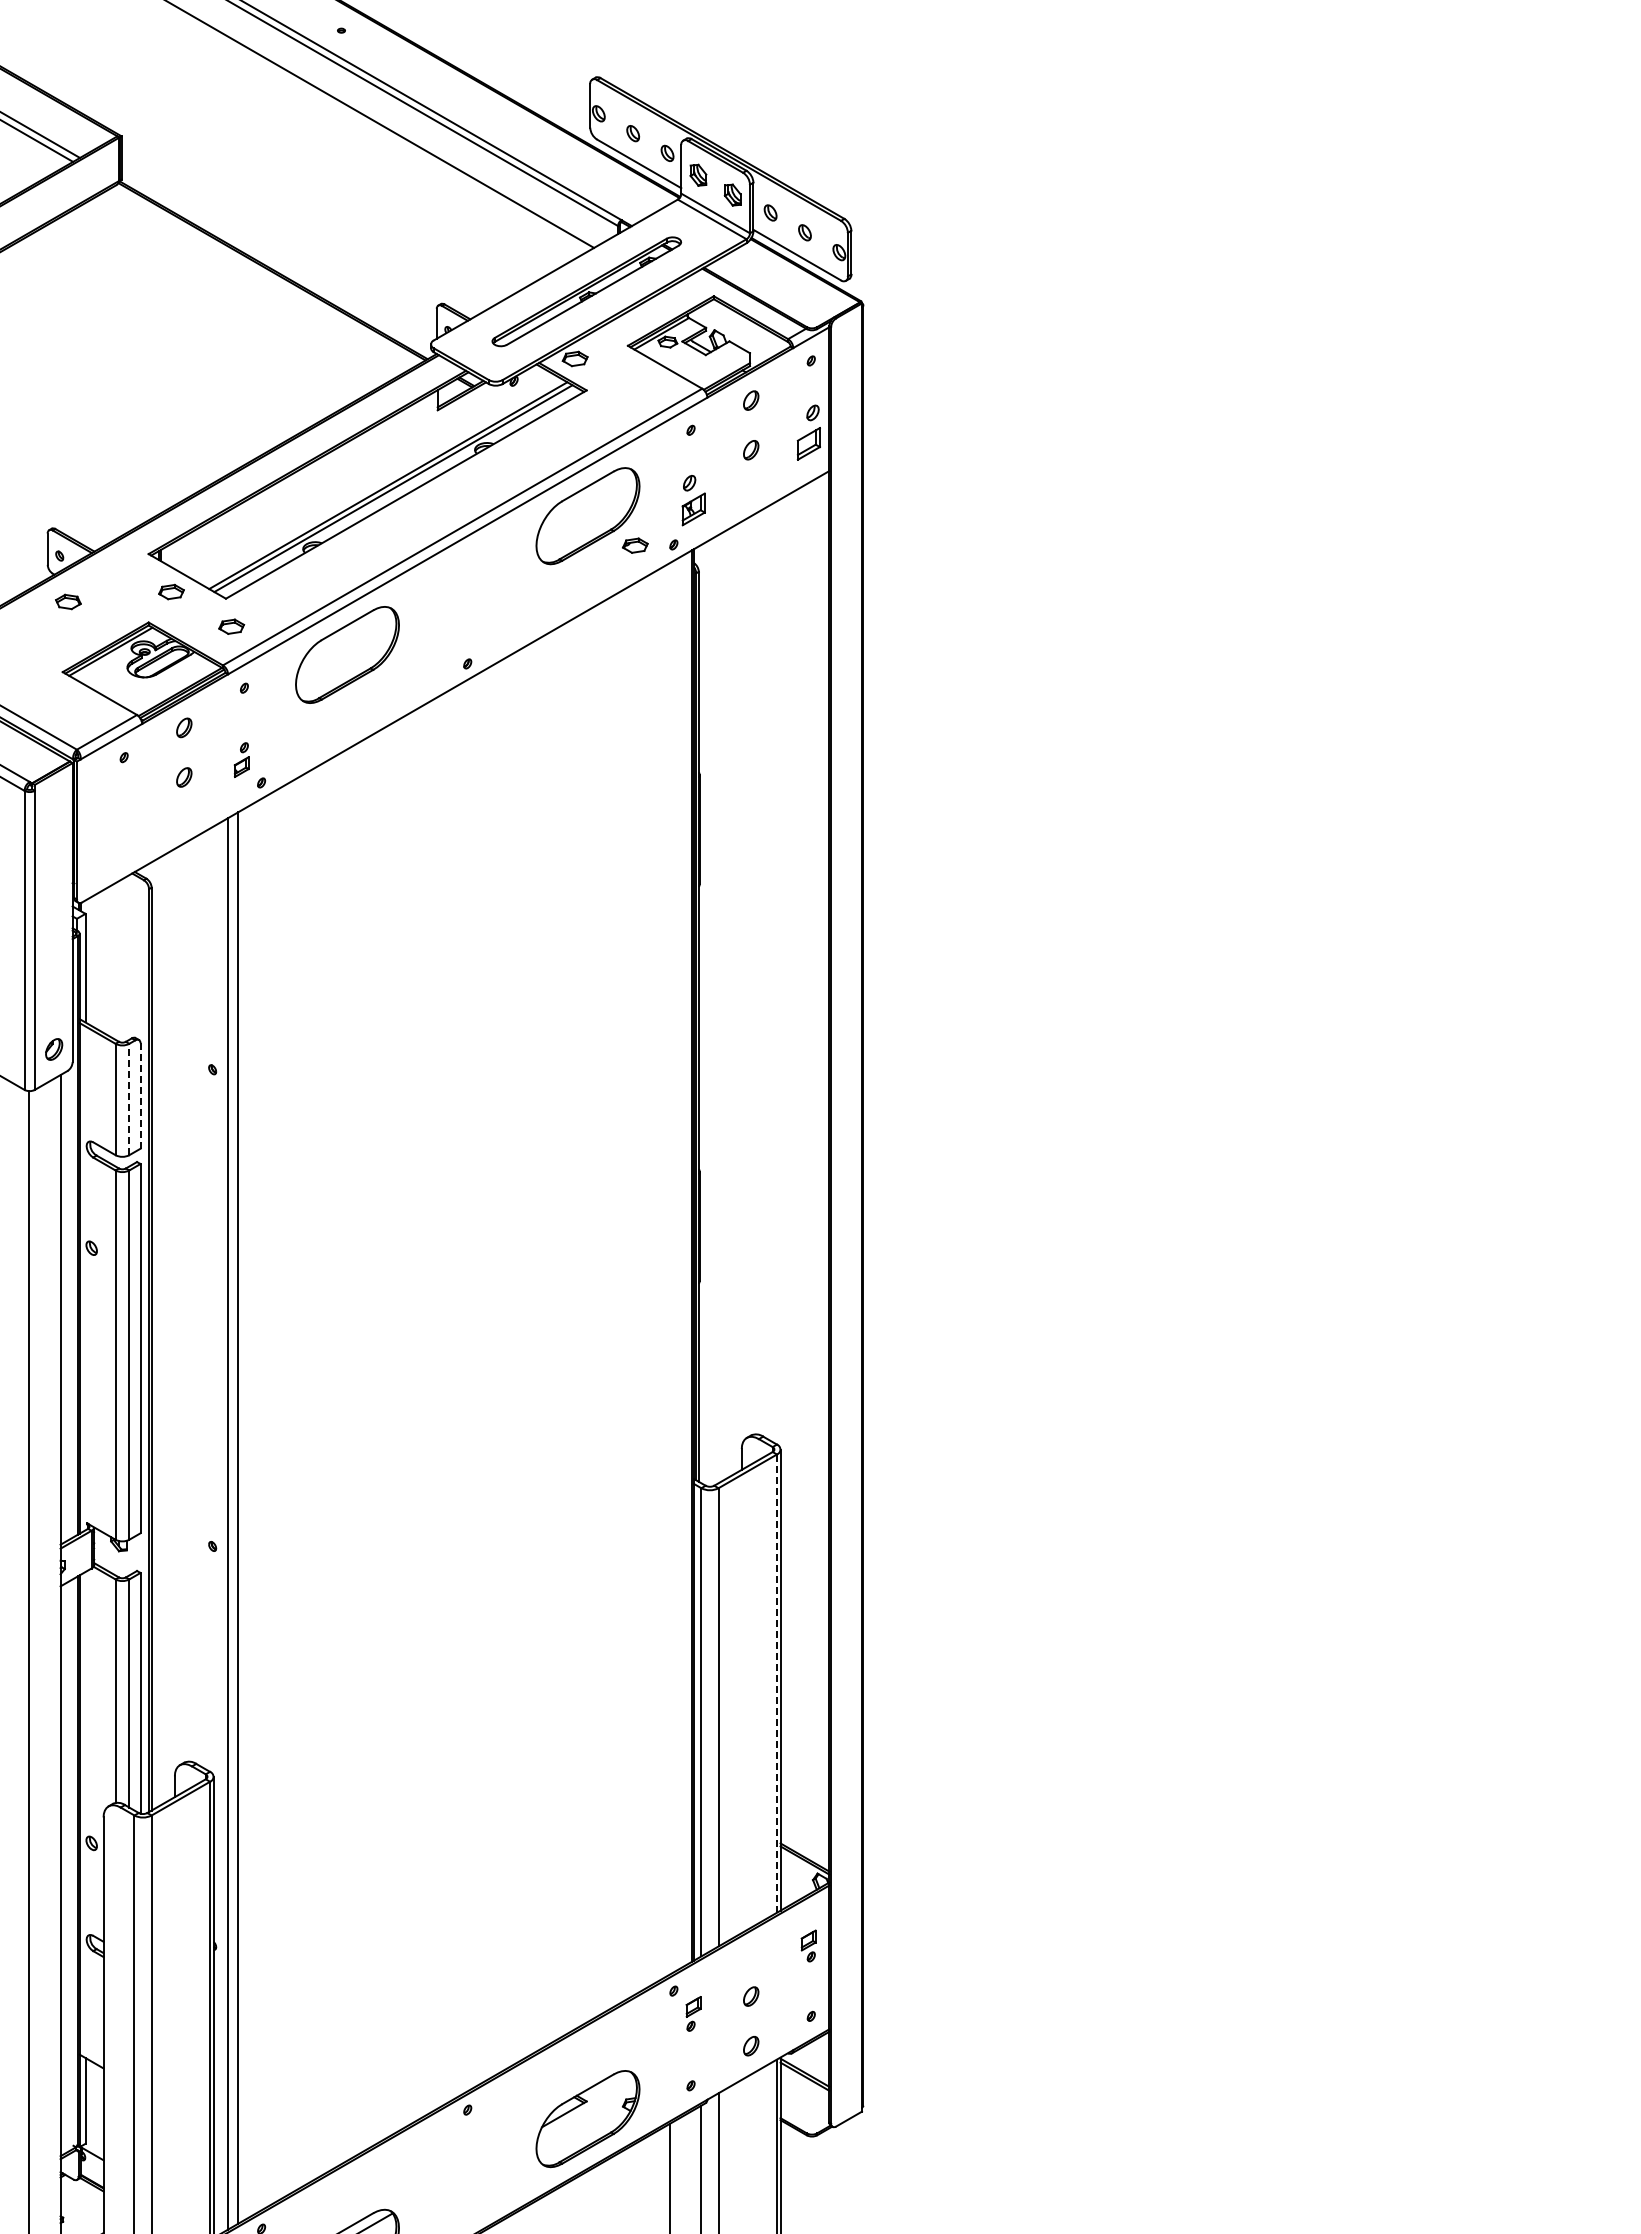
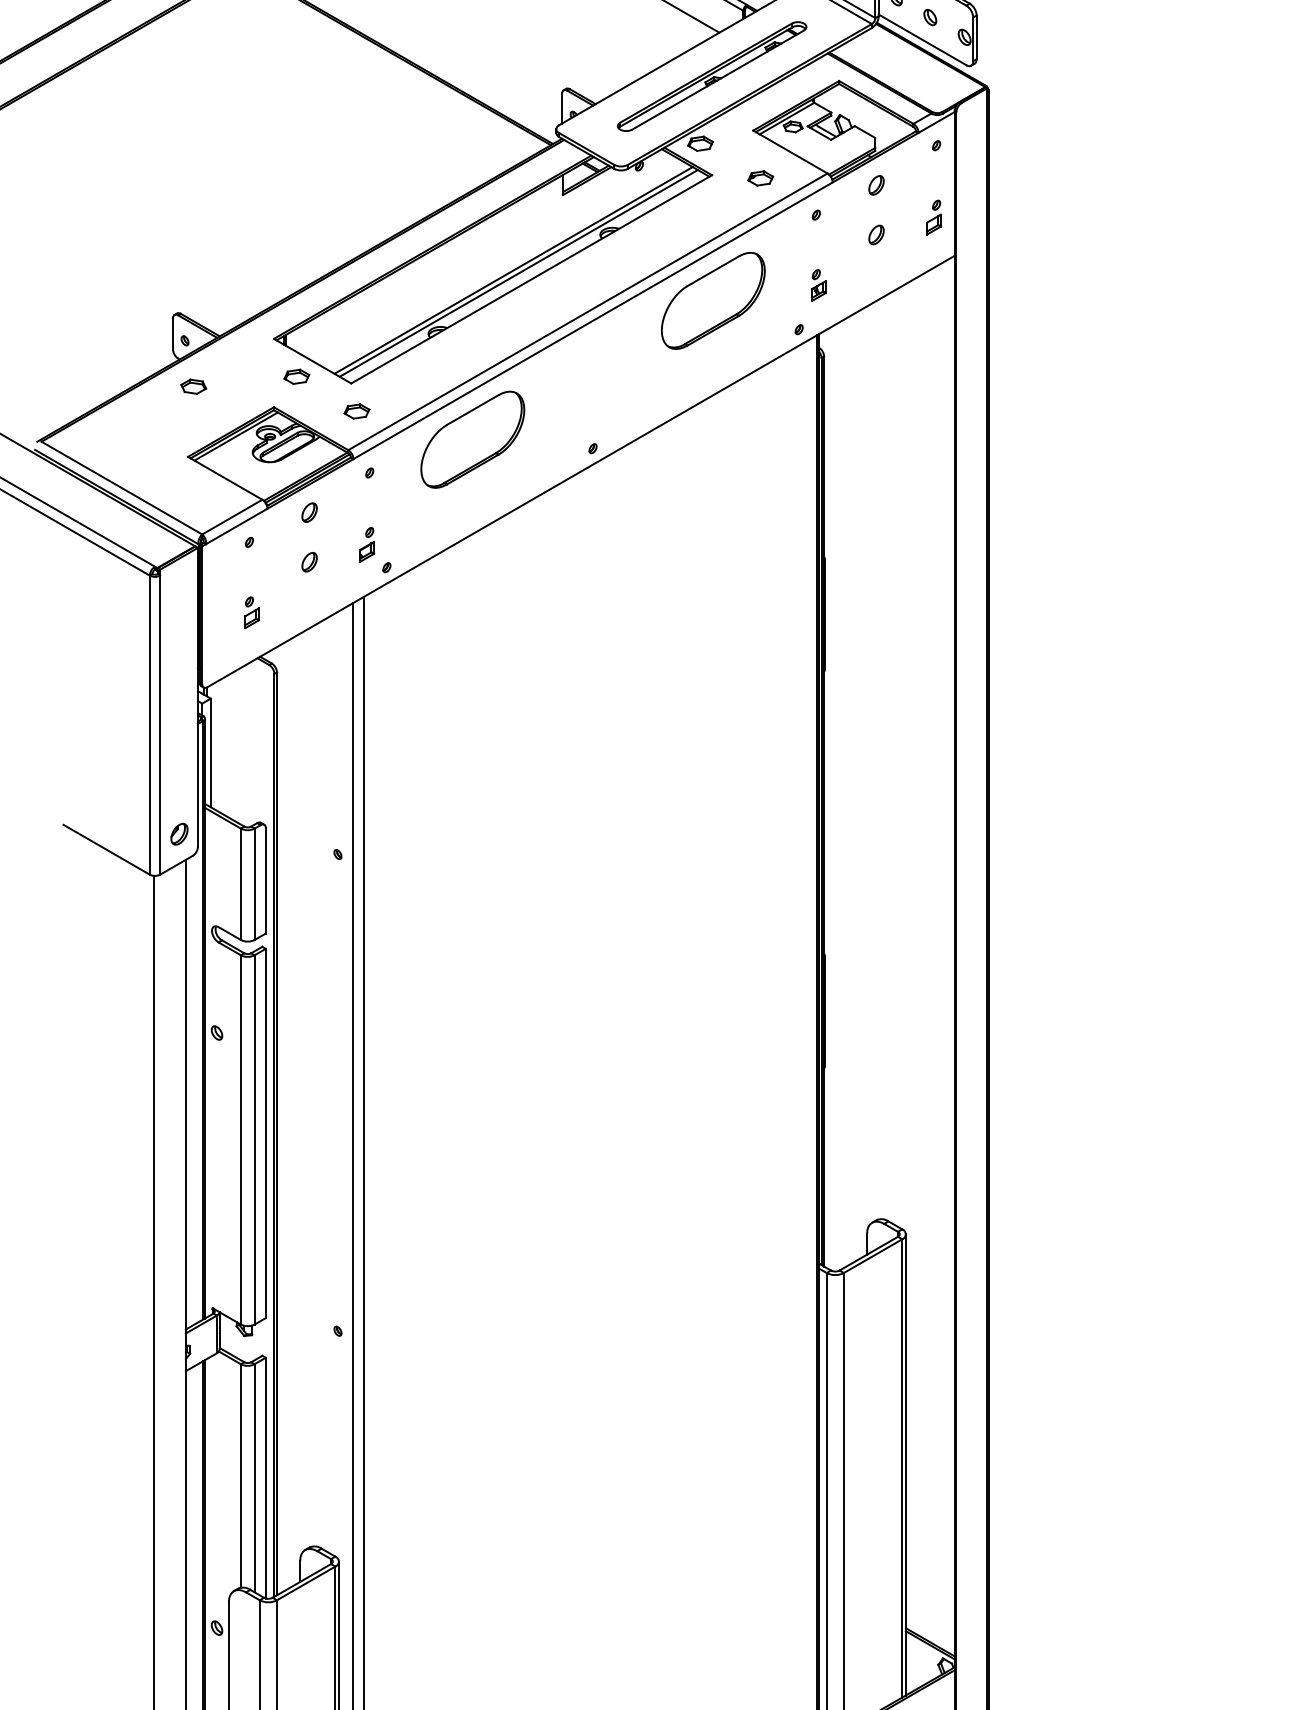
part: (808, 432) -> (933, 217), size x0.62
part: (693, 500) -> (818, 285), size x0.62
part: (634, 545) -> (759, 178), moved
part: (126, 827) -> (251, 612), added
line: (140, 1096) -> (265, 881), dashed -> solid
line: (129, 1099) -> (254, 884), dashed -> solid
line: (776, 1683) -> (901, 1468), dashed -> solid

